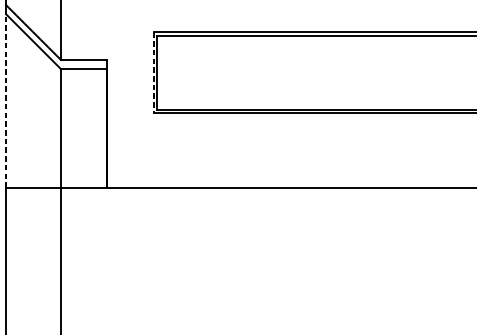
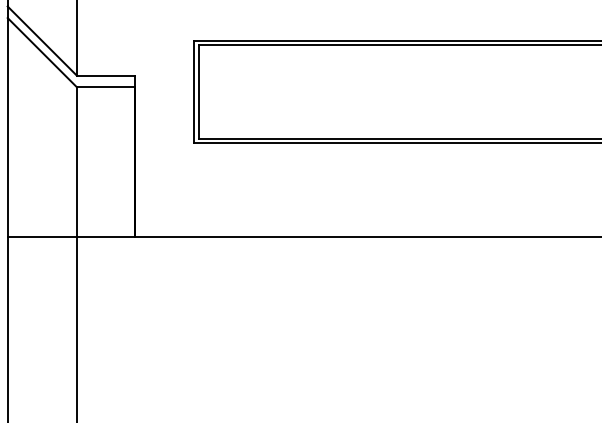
line: (154, 72) -> (194, 91), dashed -> solid
line: (5, 100) -> (7, 127), dashed -> solid

